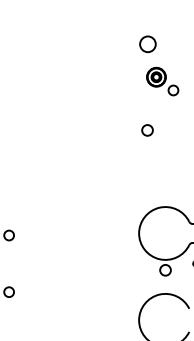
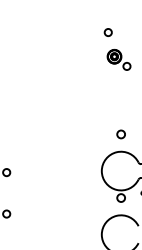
circle: (147, 43) -> (107, 32), size x0.62
circle: (147, 130) -> (121, 134), moved

